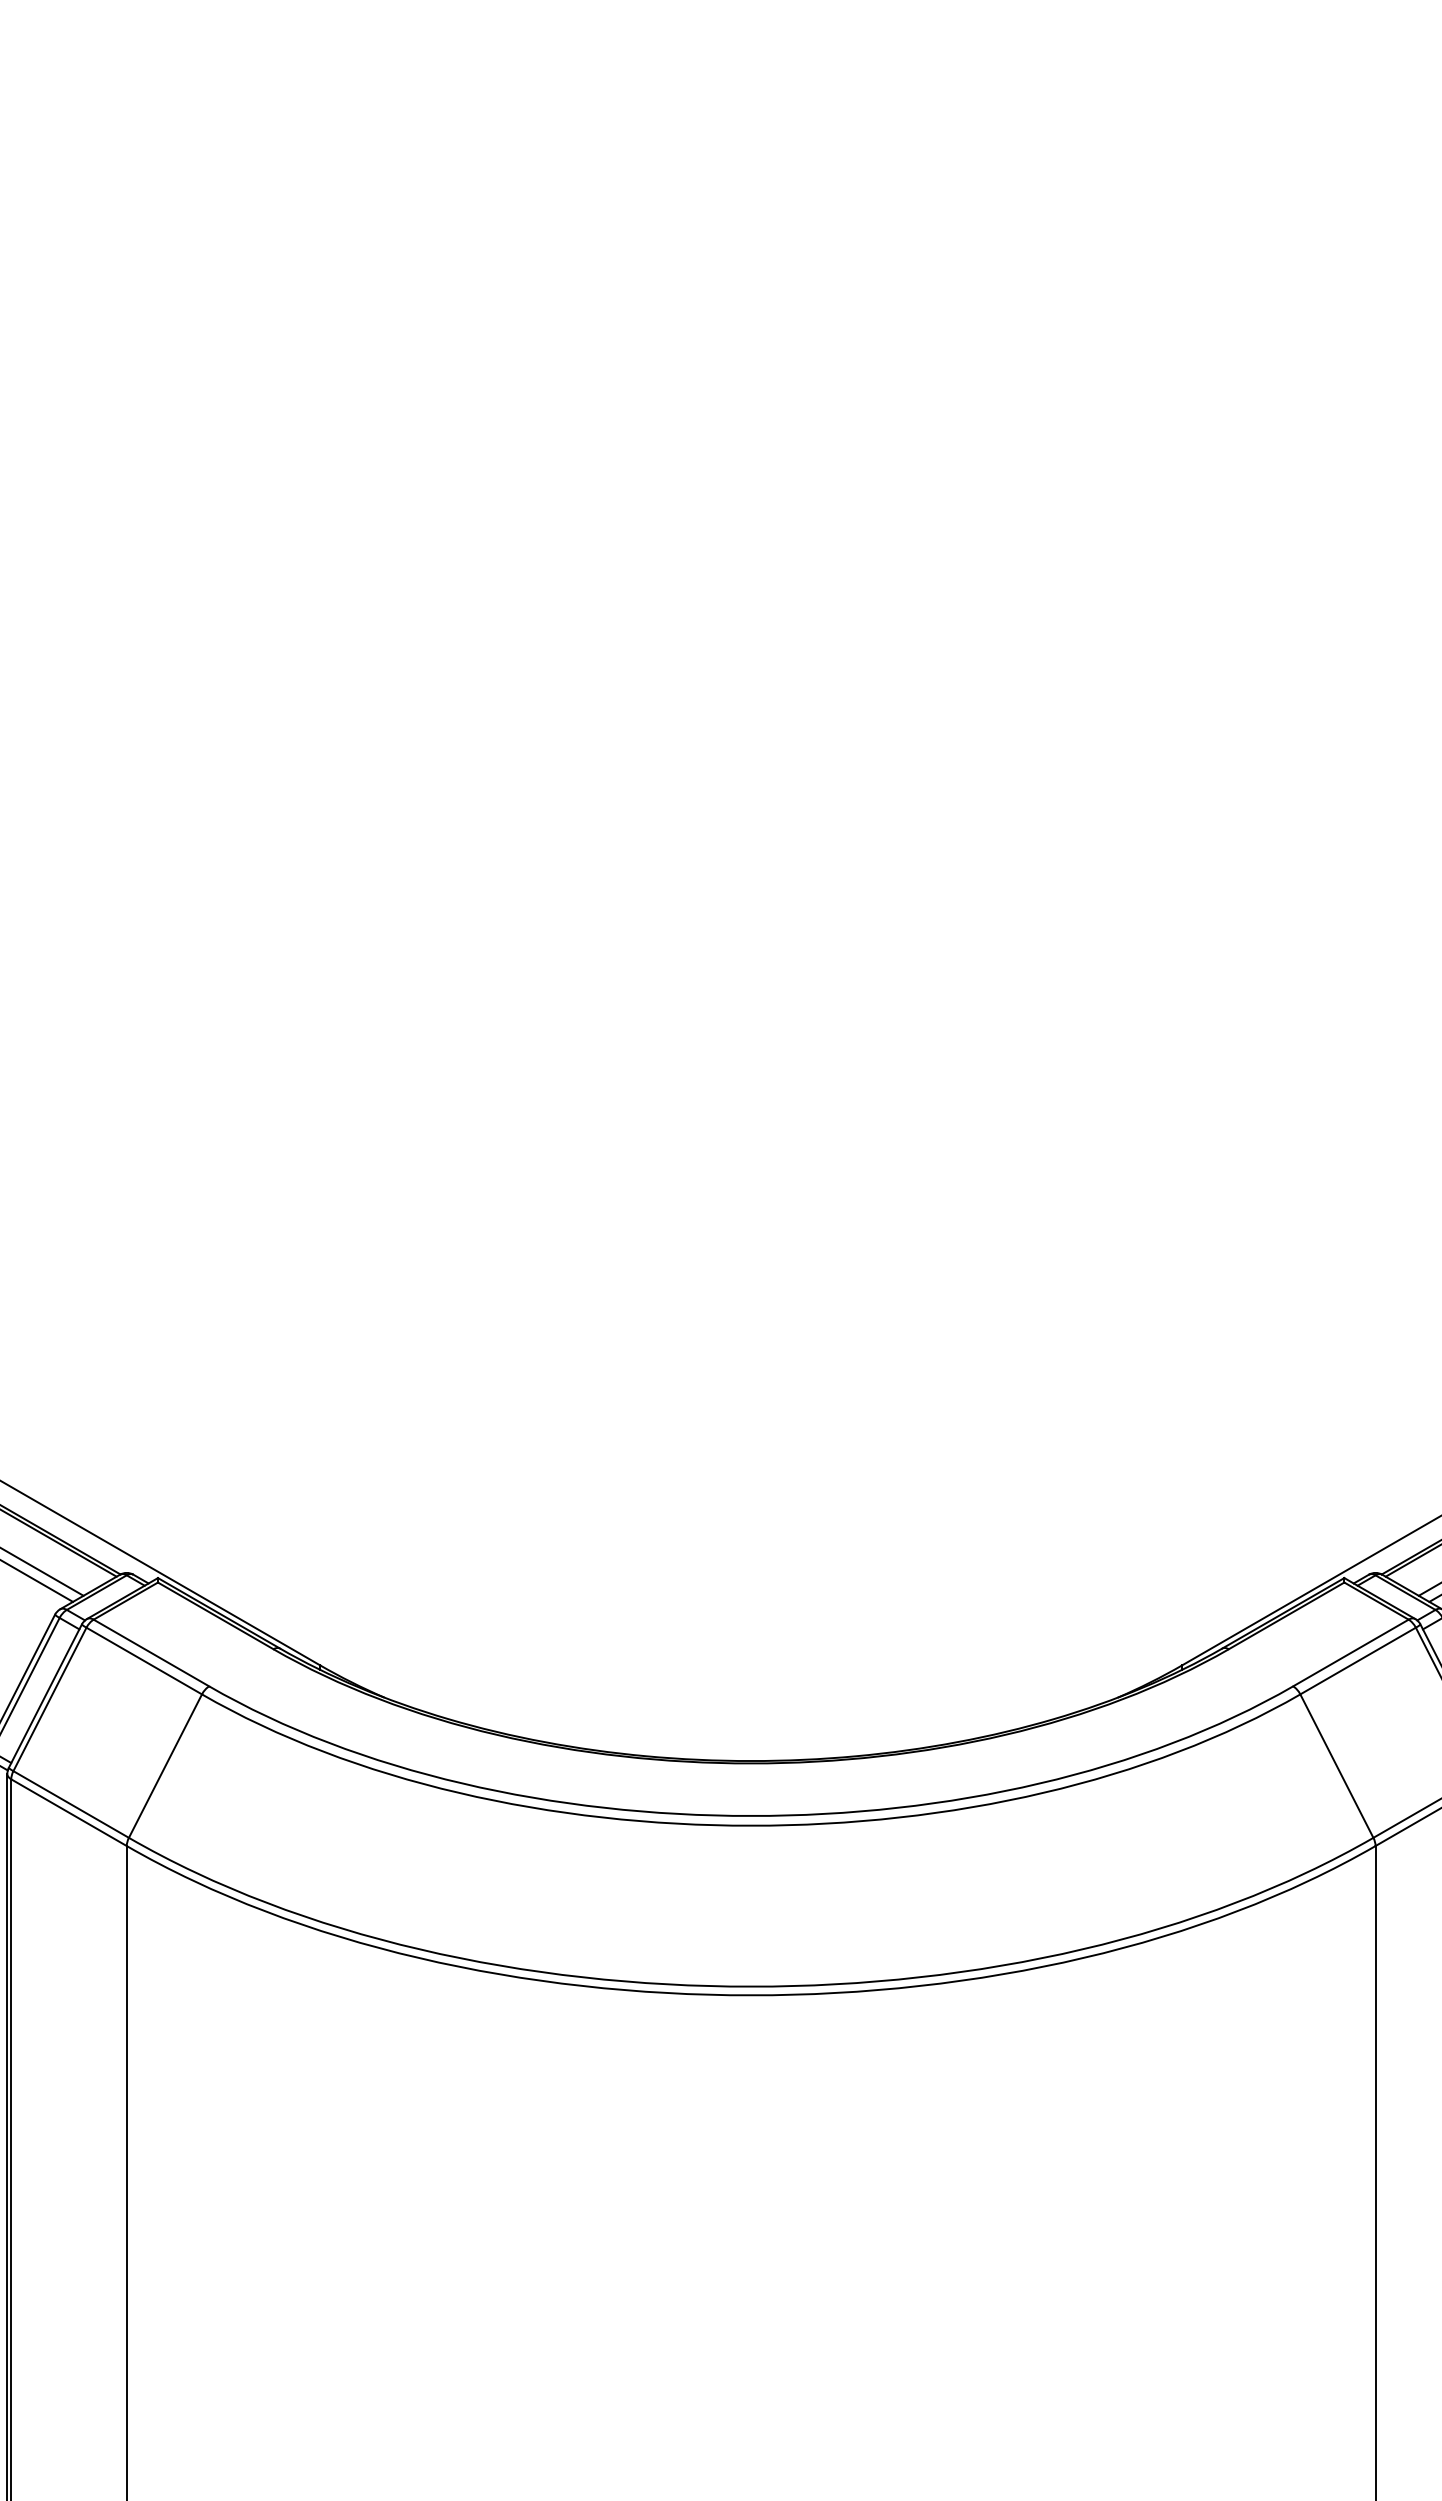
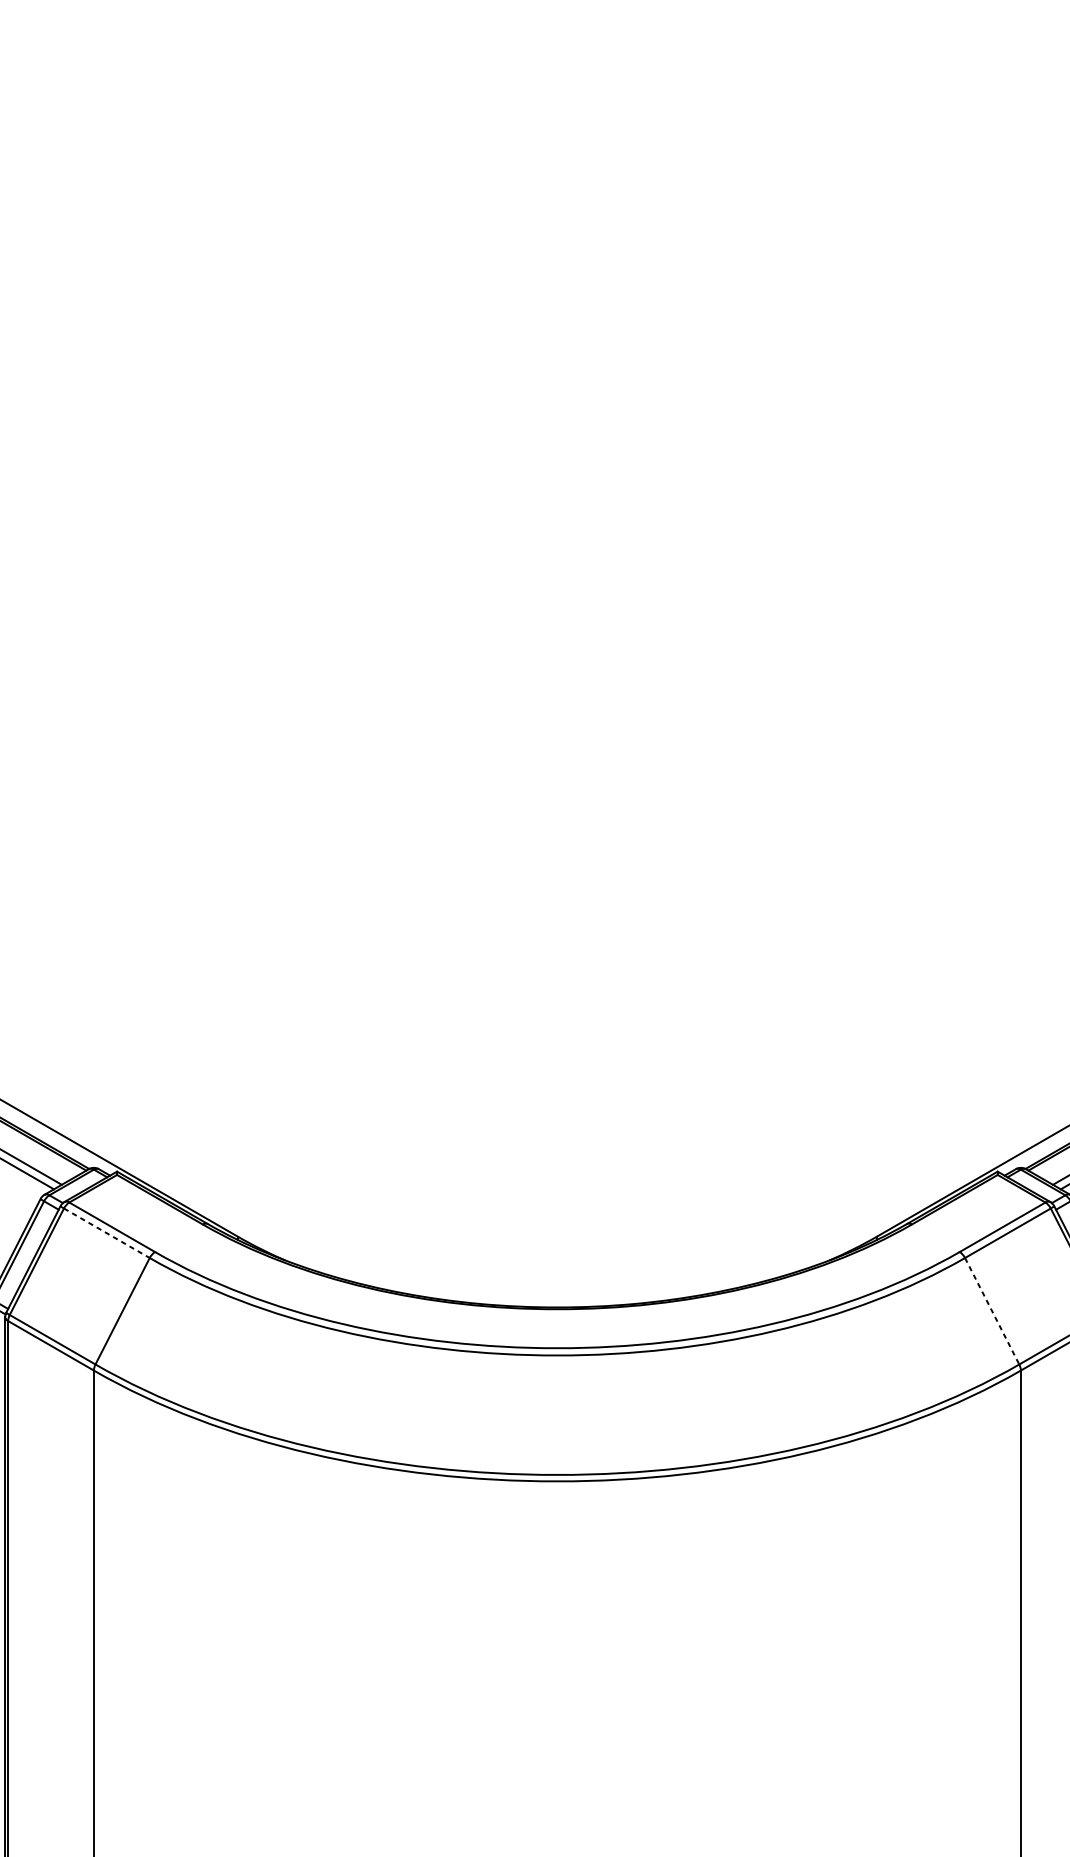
line: (144, 1661) -> (107, 1233), solid -> dashed
line: (1337, 1766) -> (992, 1311), solid -> dashed

